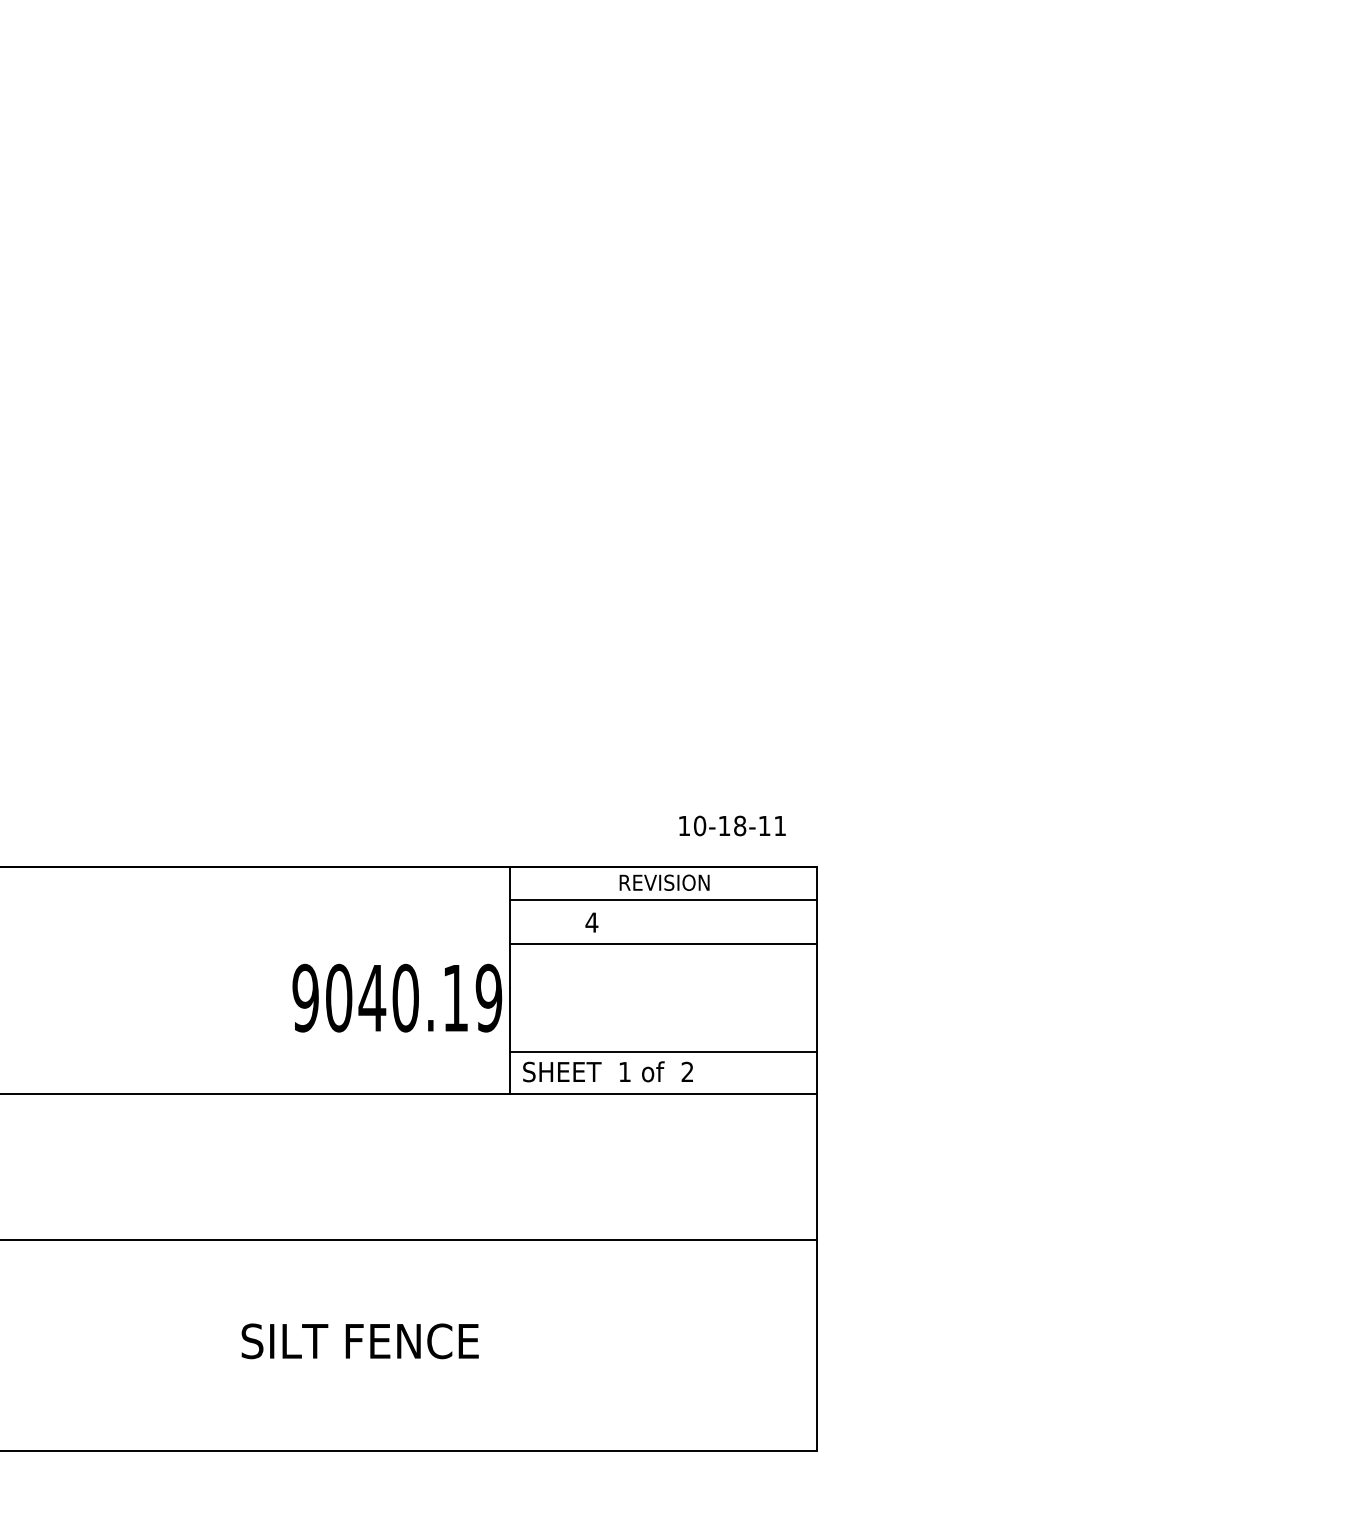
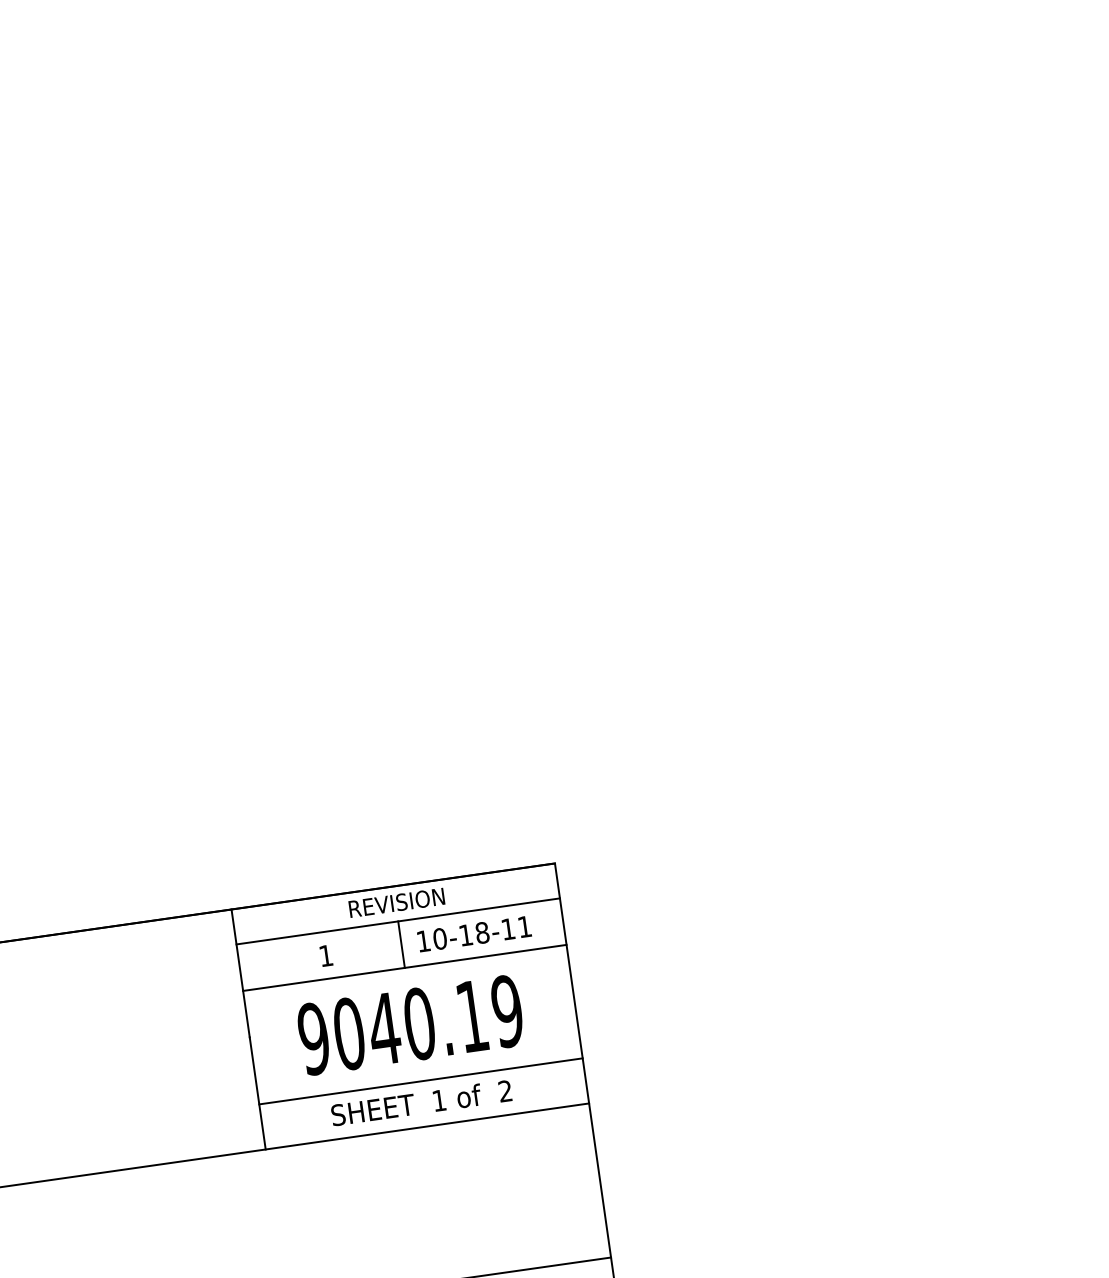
text: (732, 825) -> (474, 933), moved
text: (591, 922) -> (325, 955), 4 -> 1
line: (663, 922) -> (401, 944), added
text: (397, 997) -> (410, 1024), moved
text: (607, 1071) -> (420, 1102), moved

